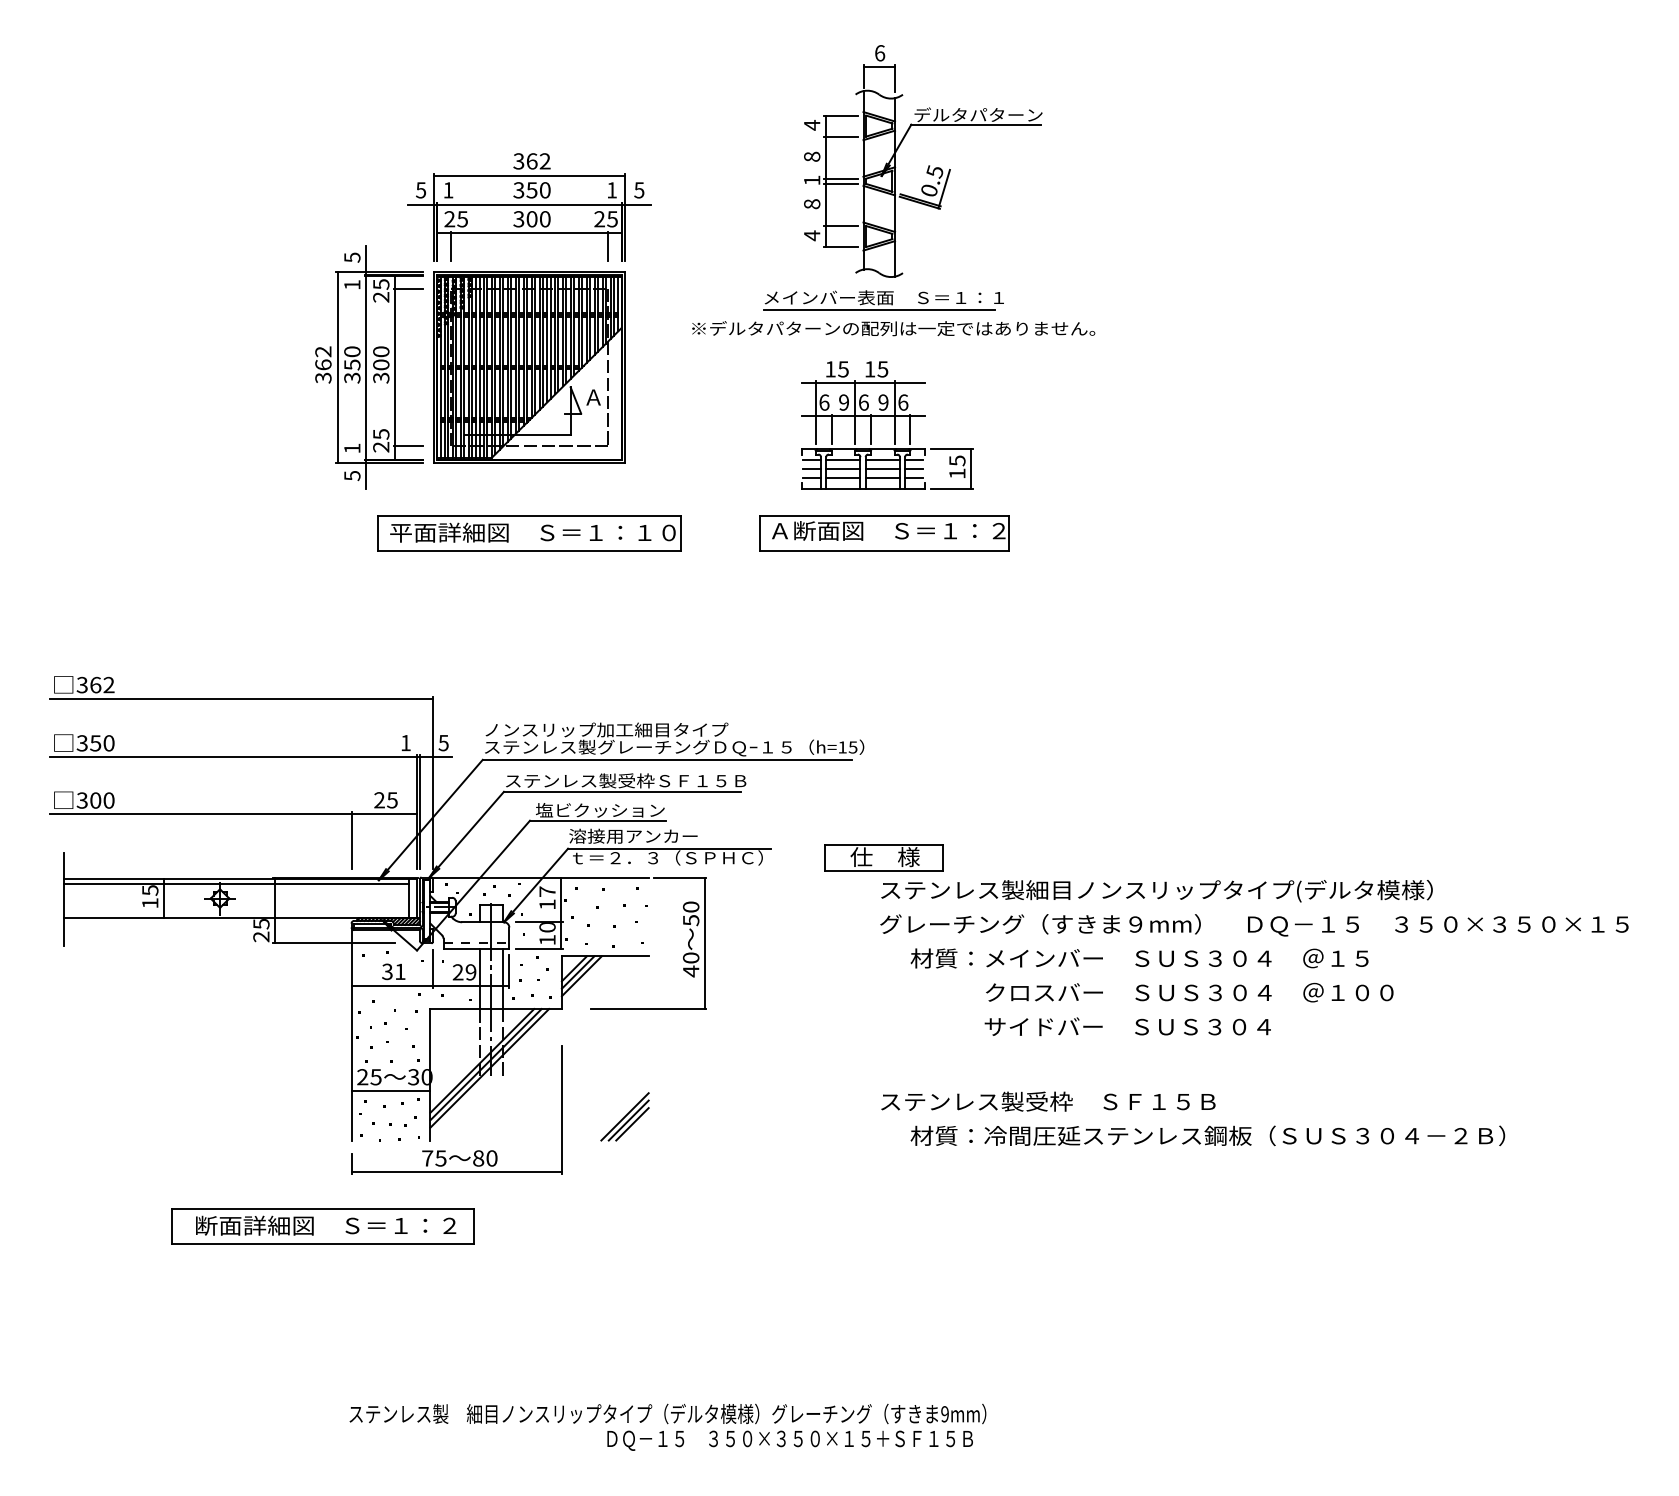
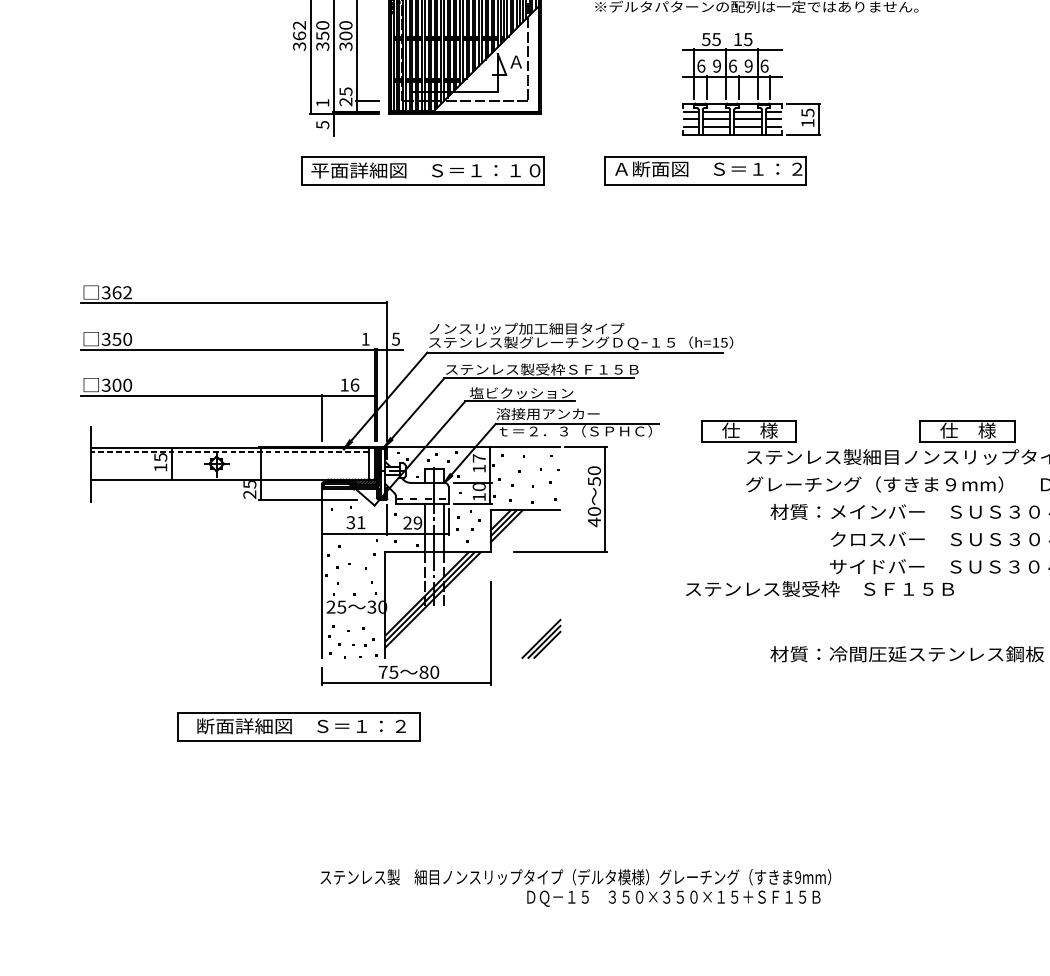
text: (830, 369) -> (706, 39), 15 -> 55
part: (529, 533) -> (423, 171), moved
part: (884, 533) -> (705, 171), moved
text: (385, 800) -> (349, 385), 25 -> 16
part: (1155, 857) -> (966, 430), added
line: (236, 884) -> (229, 452), solid -> dashed
line: (390, 1090) -> (353, 617), removed
text: (1048, 1101) -> (820, 588), moved

